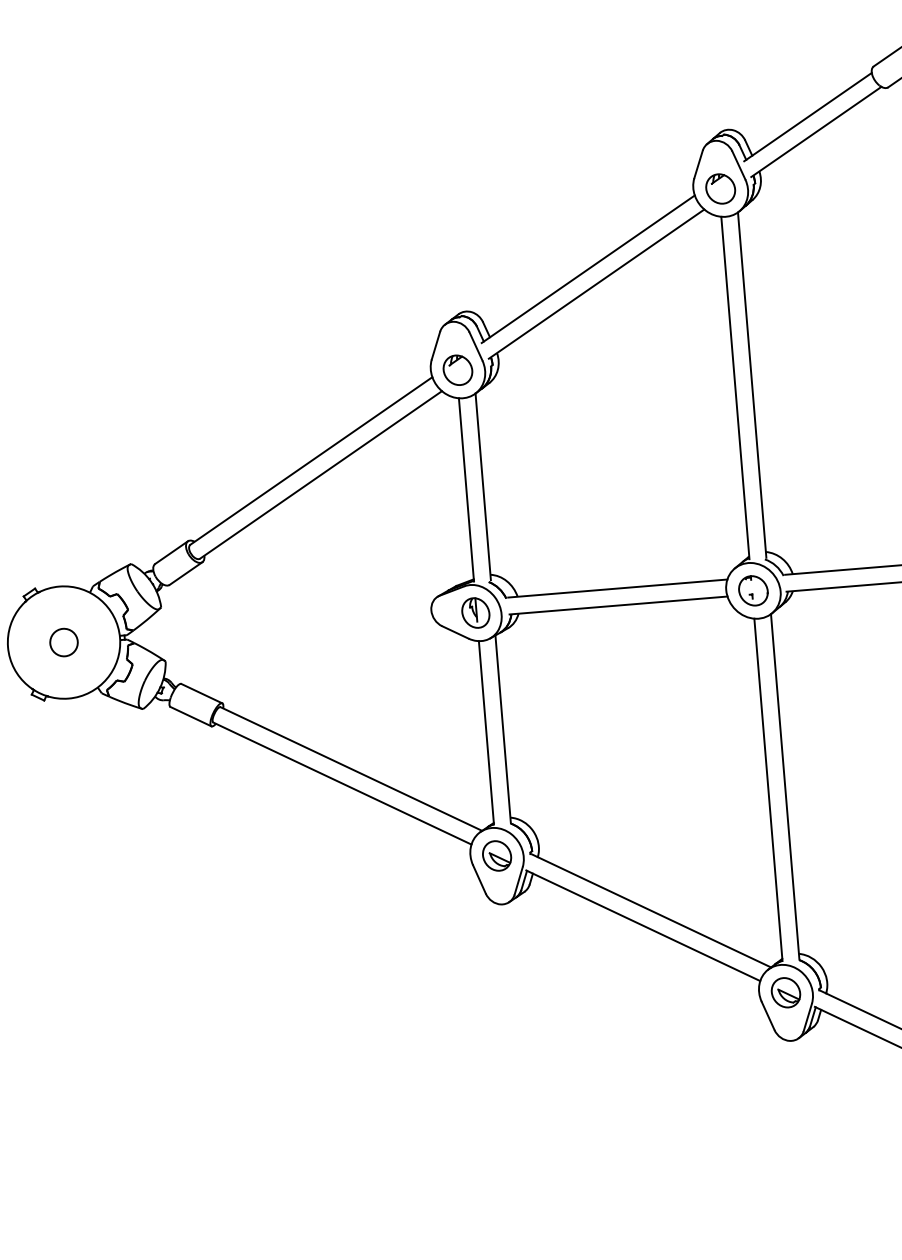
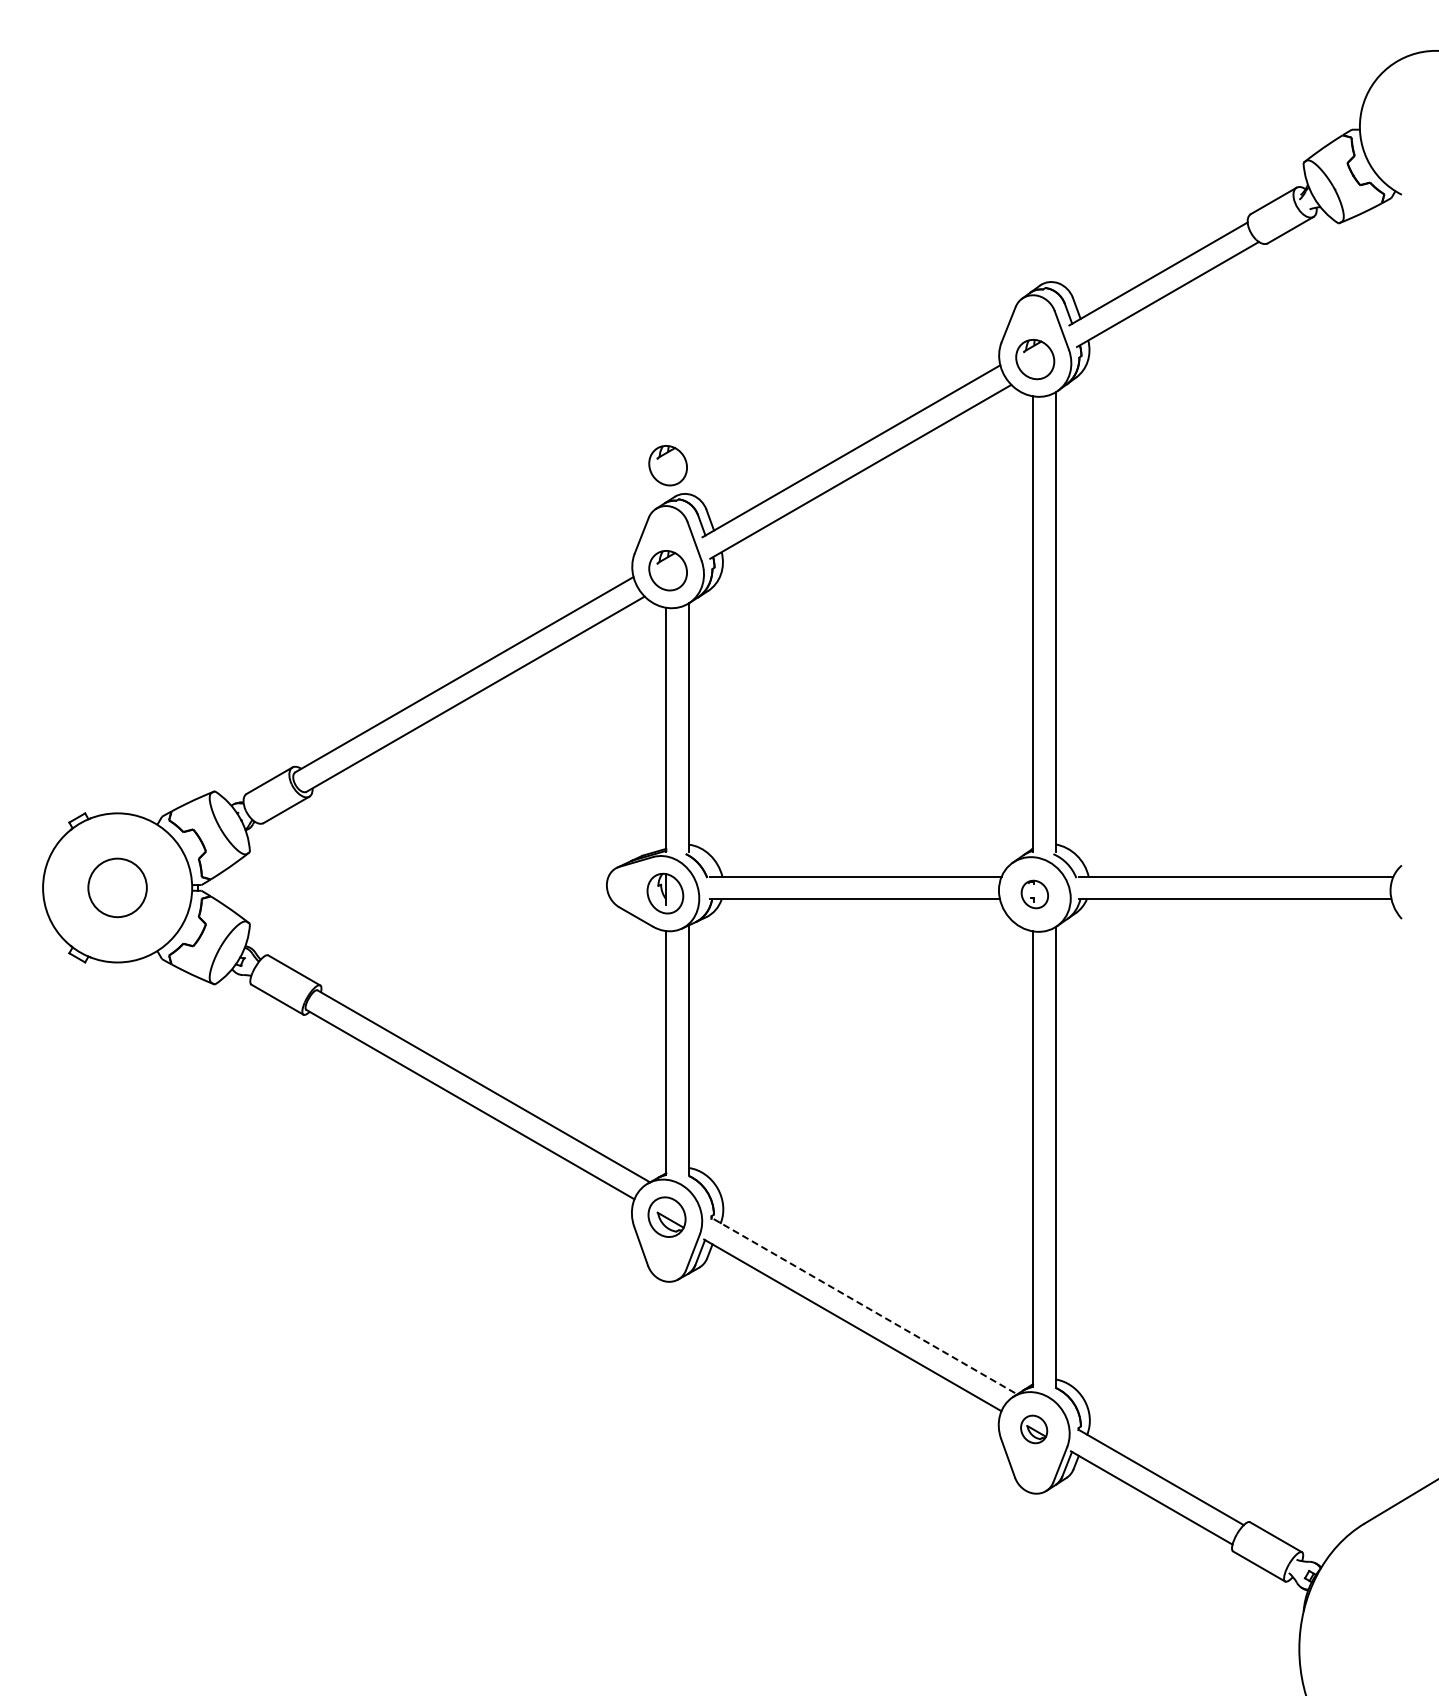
part: (451, 291) -> (667, 465), added
part: (753, 590) -> (1034, 894), size x0.7
circle: (63, 642) -> (117, 887), size x1.6
line: (651, 910) -> (865, 1306), solid -> dashed
part: (785, 992) -> (1033, 1429), size x0.7

